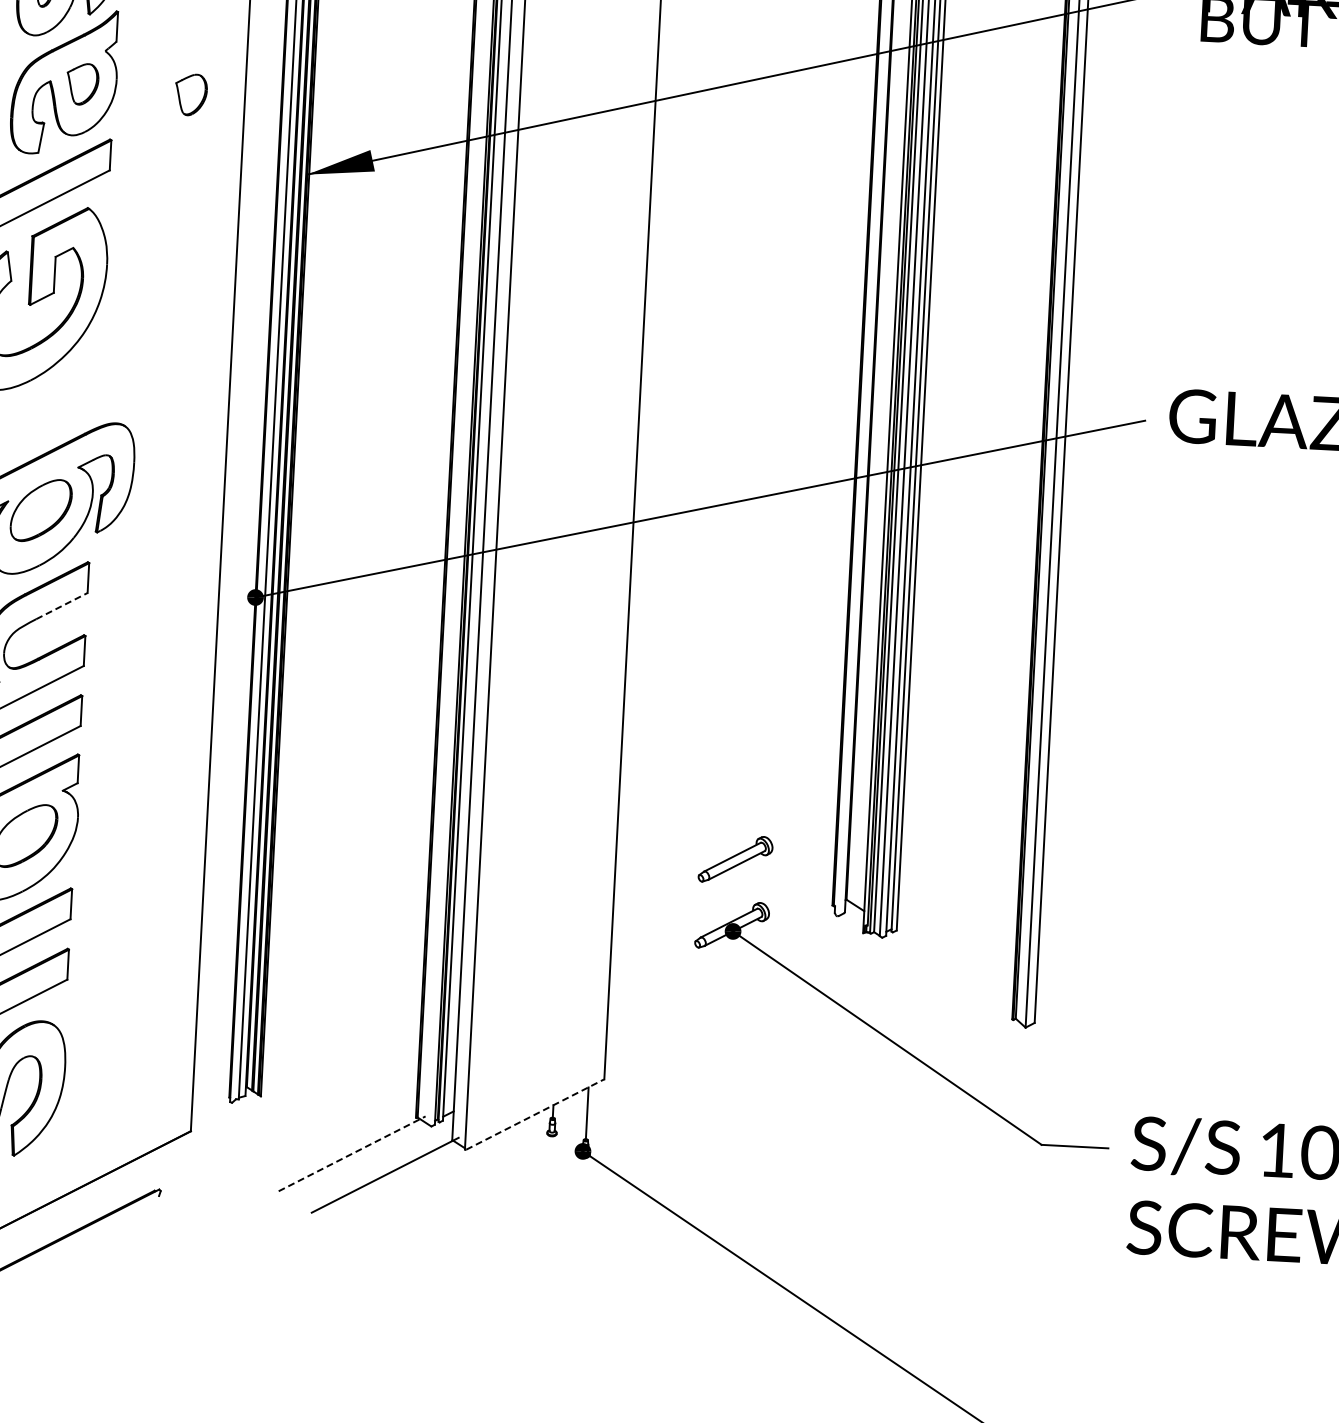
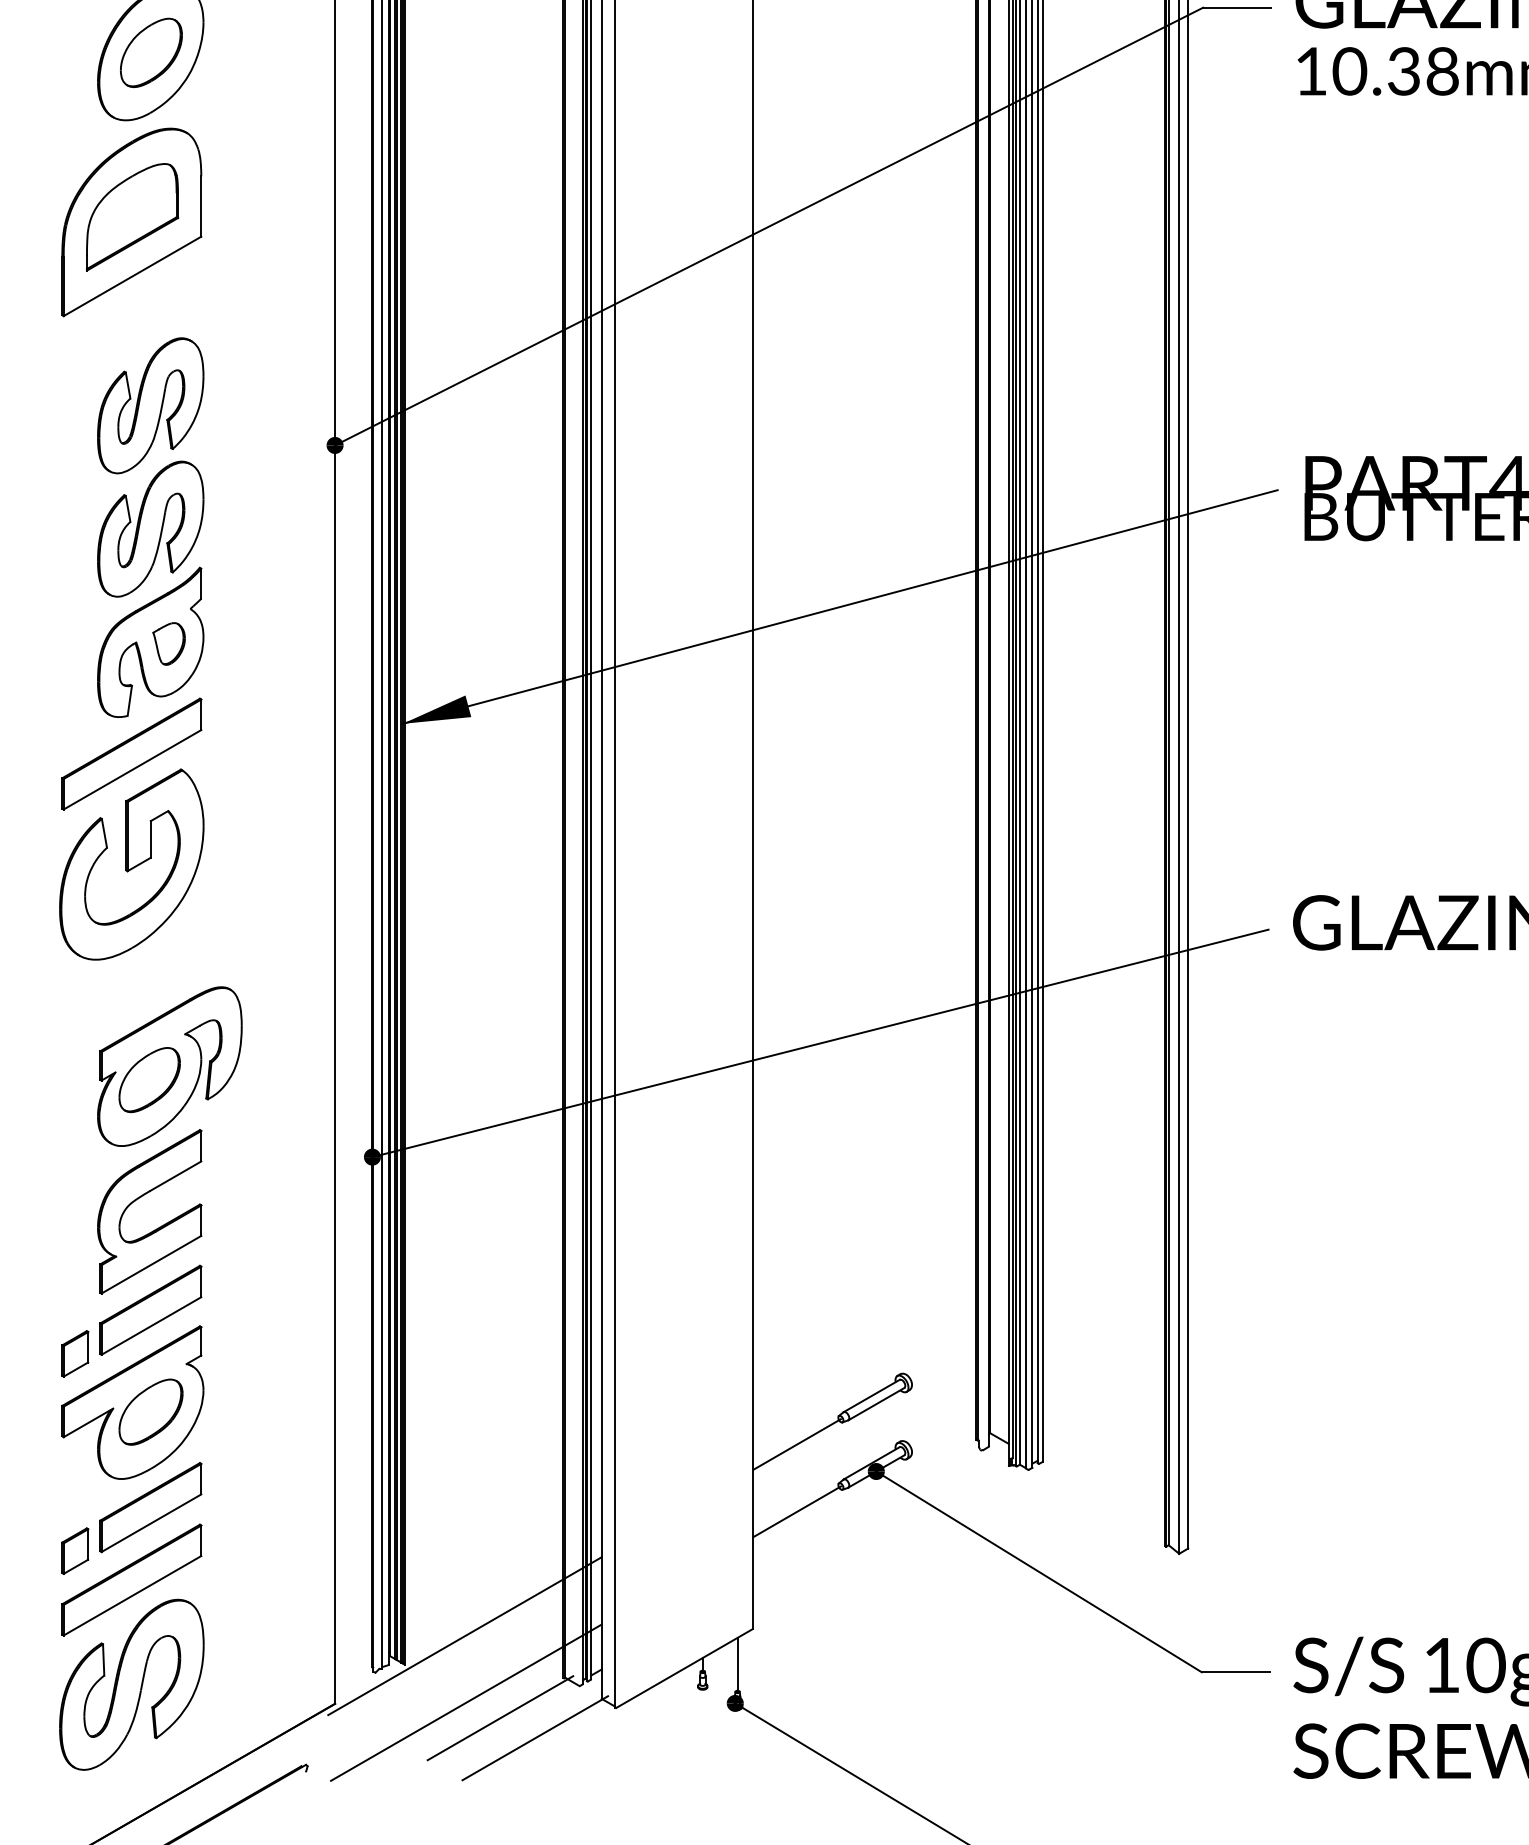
part: (190, 94) -> (279, 648), removed
line: (62, 605) -> (176, 1175), dashed -> solid
line: (656, 900) -> (796, 1444), added
line: (652, 966) -> (796, 1511), added
line: (321, 1071) -> (464, 1636), added
line: (535, 1114) -> (684, 1668), dashed -> solid
line: (319, 1136) -> (466, 1702), added
line: (352, 1153) -> (500, 1717), dashed -> solid

